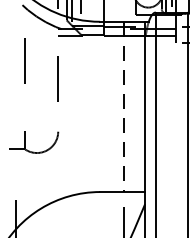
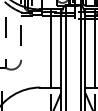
line: (124, 109) -> (51, 49), dashed -> solid

